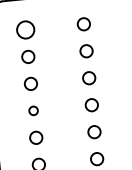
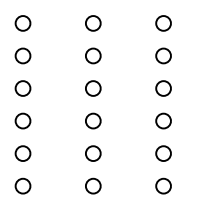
circle: (25, 30) -> (22, 23), size x0.71
circle: (33, 110) -> (22, 120), size x1.43

